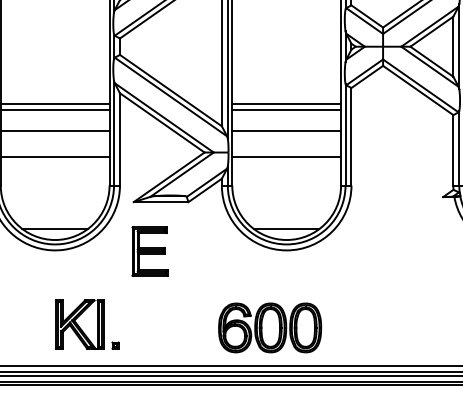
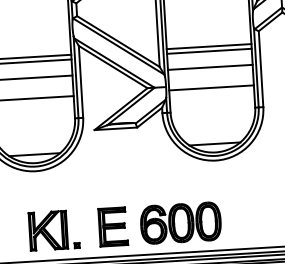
part: (149, 251) -> (112, 226), moved
part: (86, 324) -> (53, 230), moved
part: (270, 327) -> (181, 222), moved

